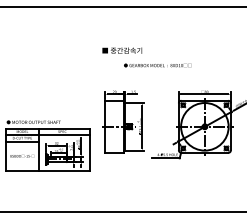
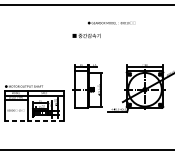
text: (157, 65) -> (111, 23), moved
line: (47, 171) -> (33, 121), solid -> dashed

